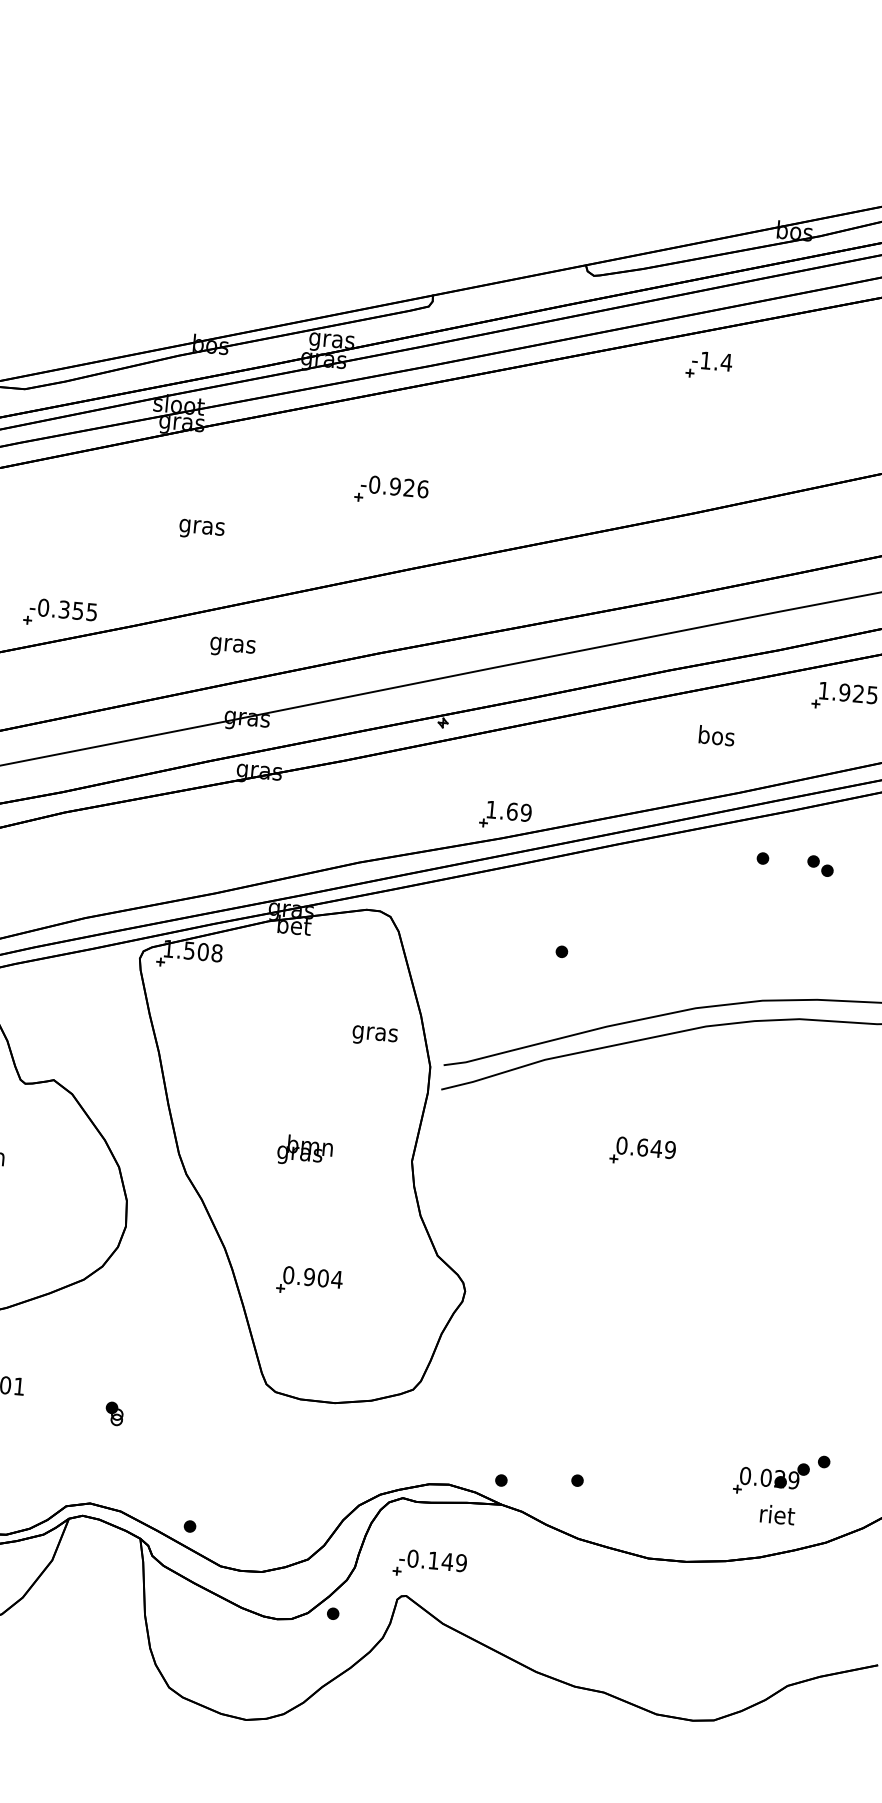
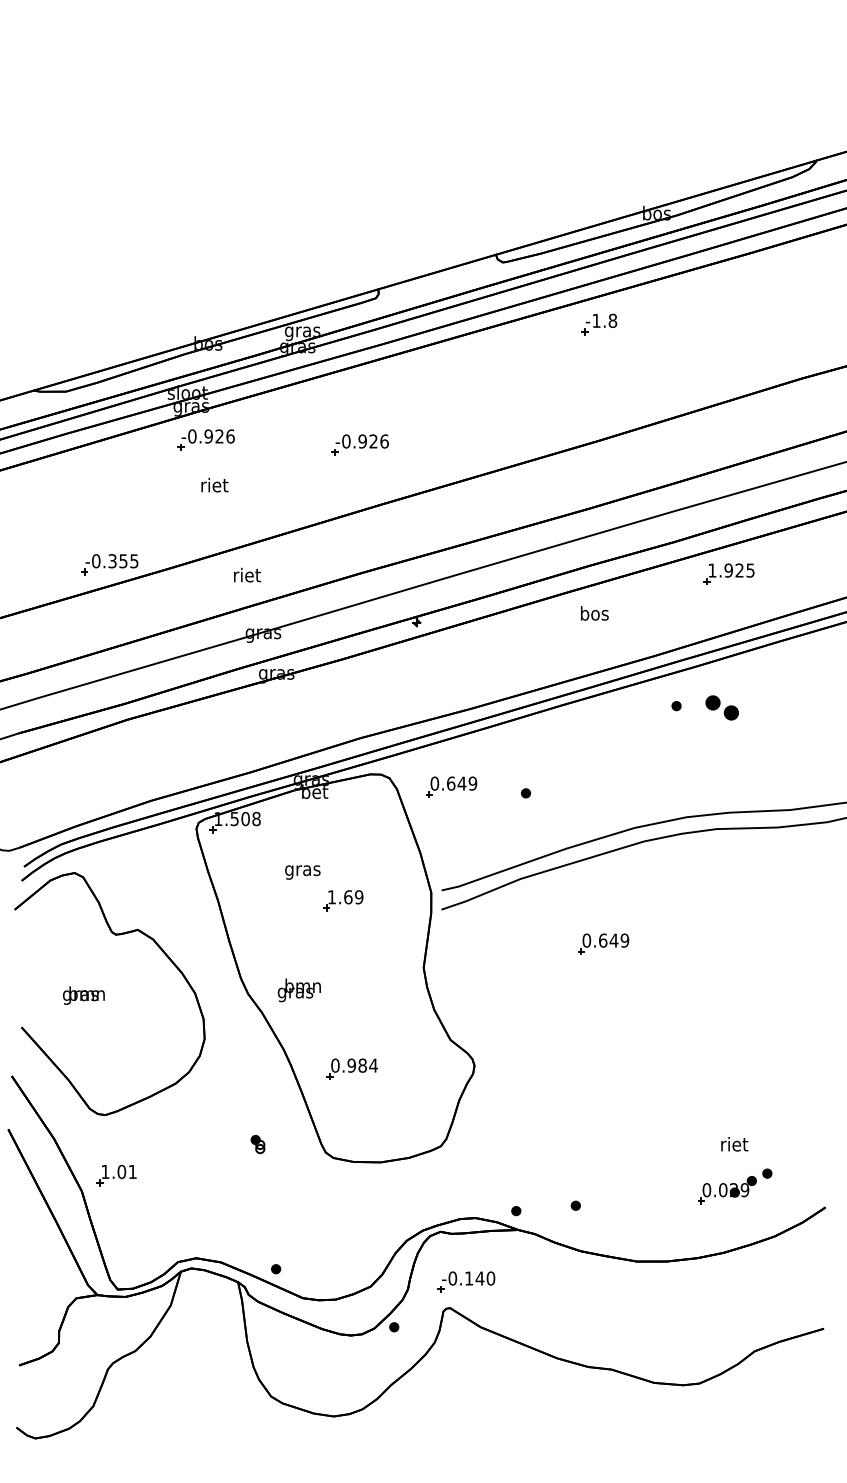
text: (726, 362) -> (612, 320), -1.4 -> -1.8
part: (196, 466) -> (205, 439), added
text: (202, 526) -> (214, 486), gras -> riet
text: (232, 644) -> (246, 576), gras -> riet
text: (716, 735) -> (594, 613), moved
part: (505, 815) -> (343, 900), moved
part: (819, 865) -> (721, 707), size x1.6
part: (468, 934) -> (451, 786), added
text: (374, 1035) -> (302, 872), moved
text: (303, 1151) -> (298, 990), moved
text: (323, 1278) -> (362, 1065), 0.904 -> 0.984
part: (113, 1413) -> (257, 1144), moved
text: (777, 1515) -> (734, 1144), moved
text: (460, 1563) -> (490, 1278), -0.149 -> -0.140

